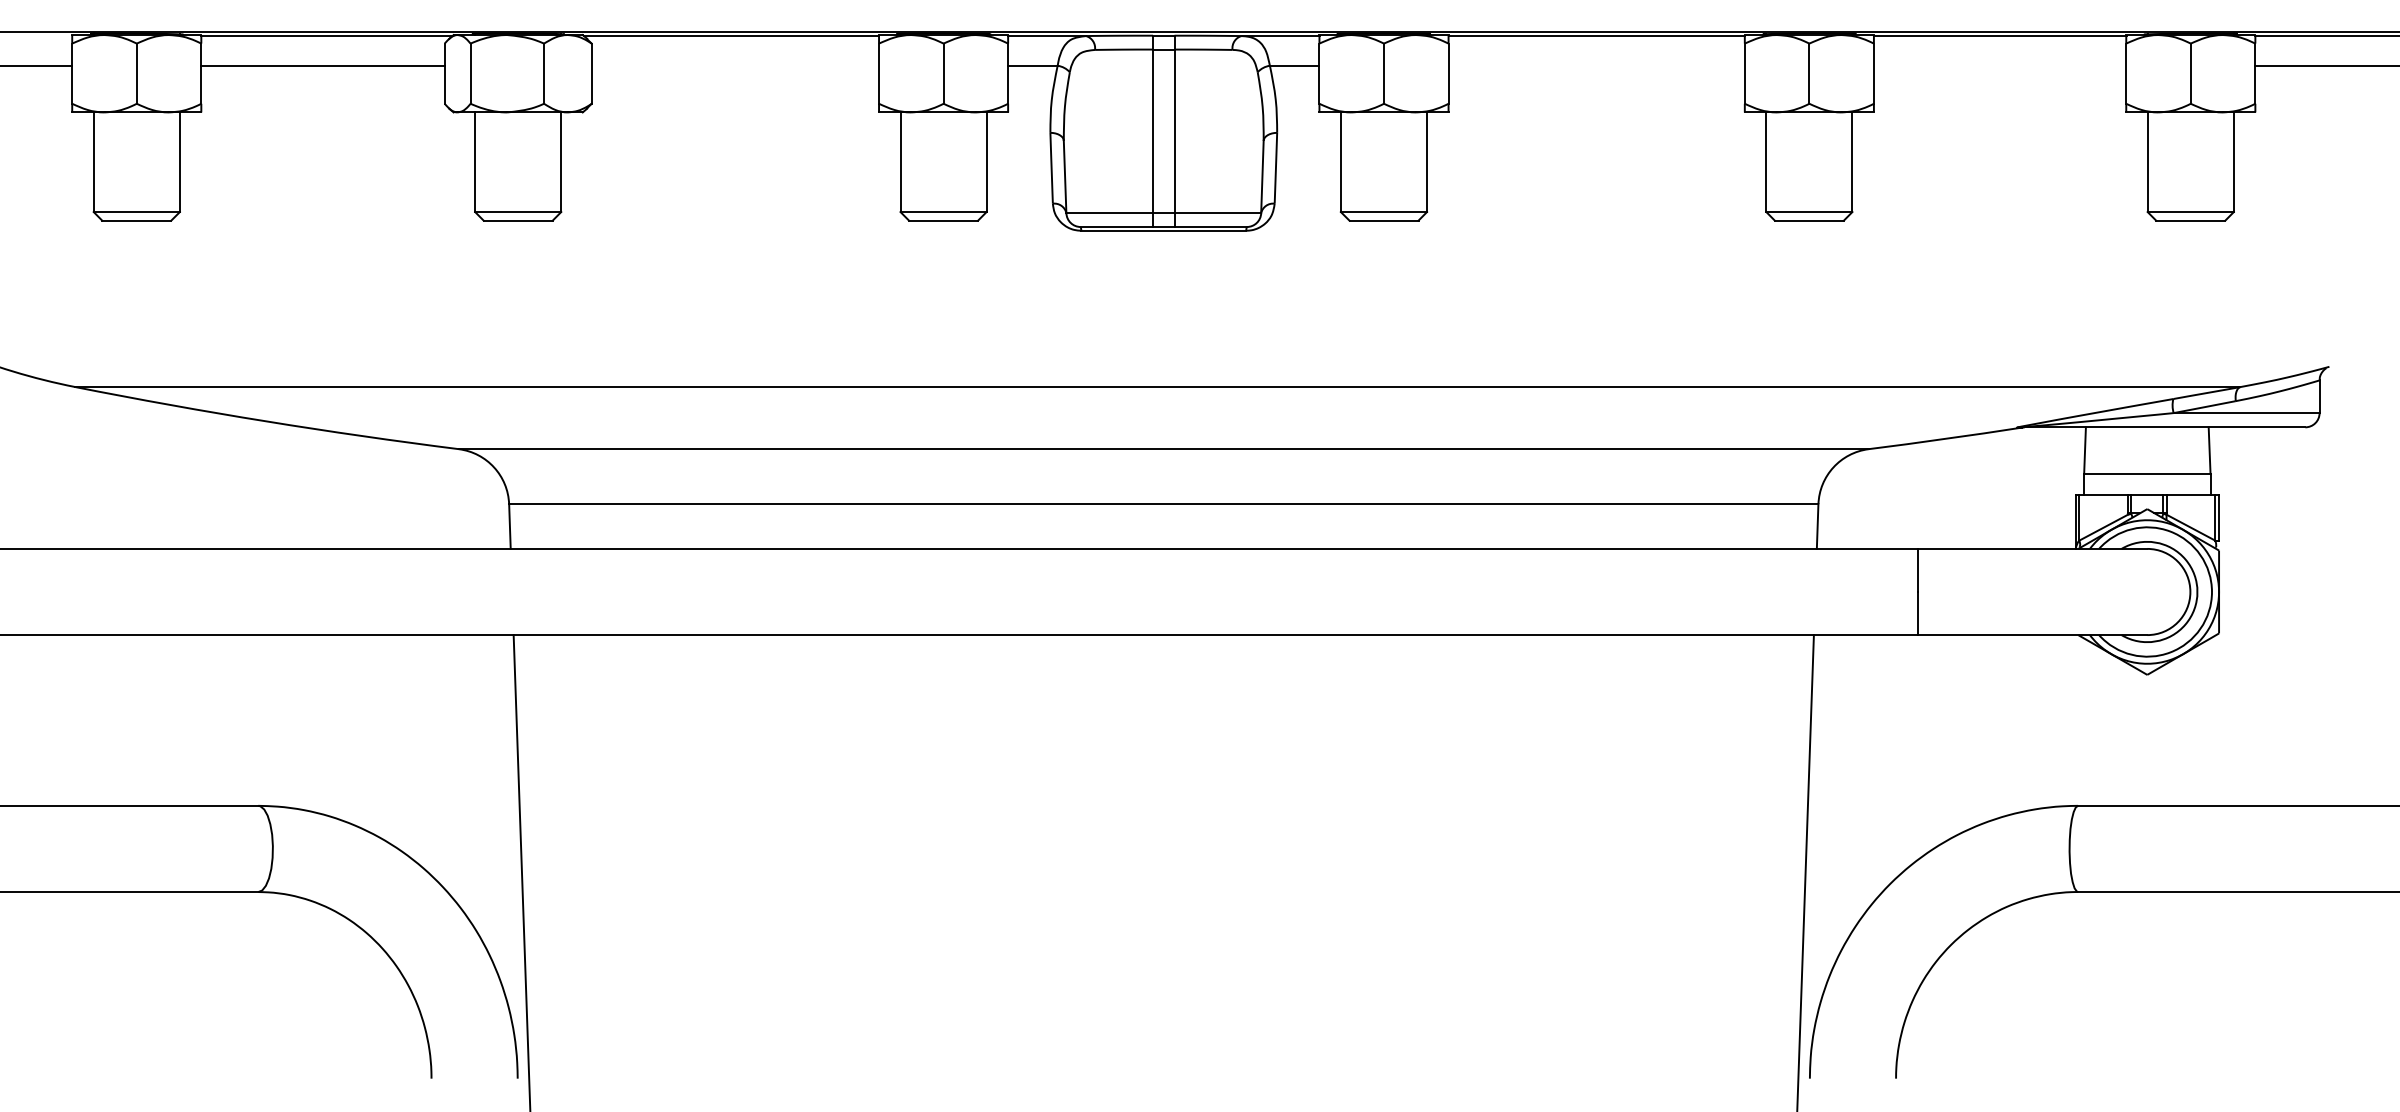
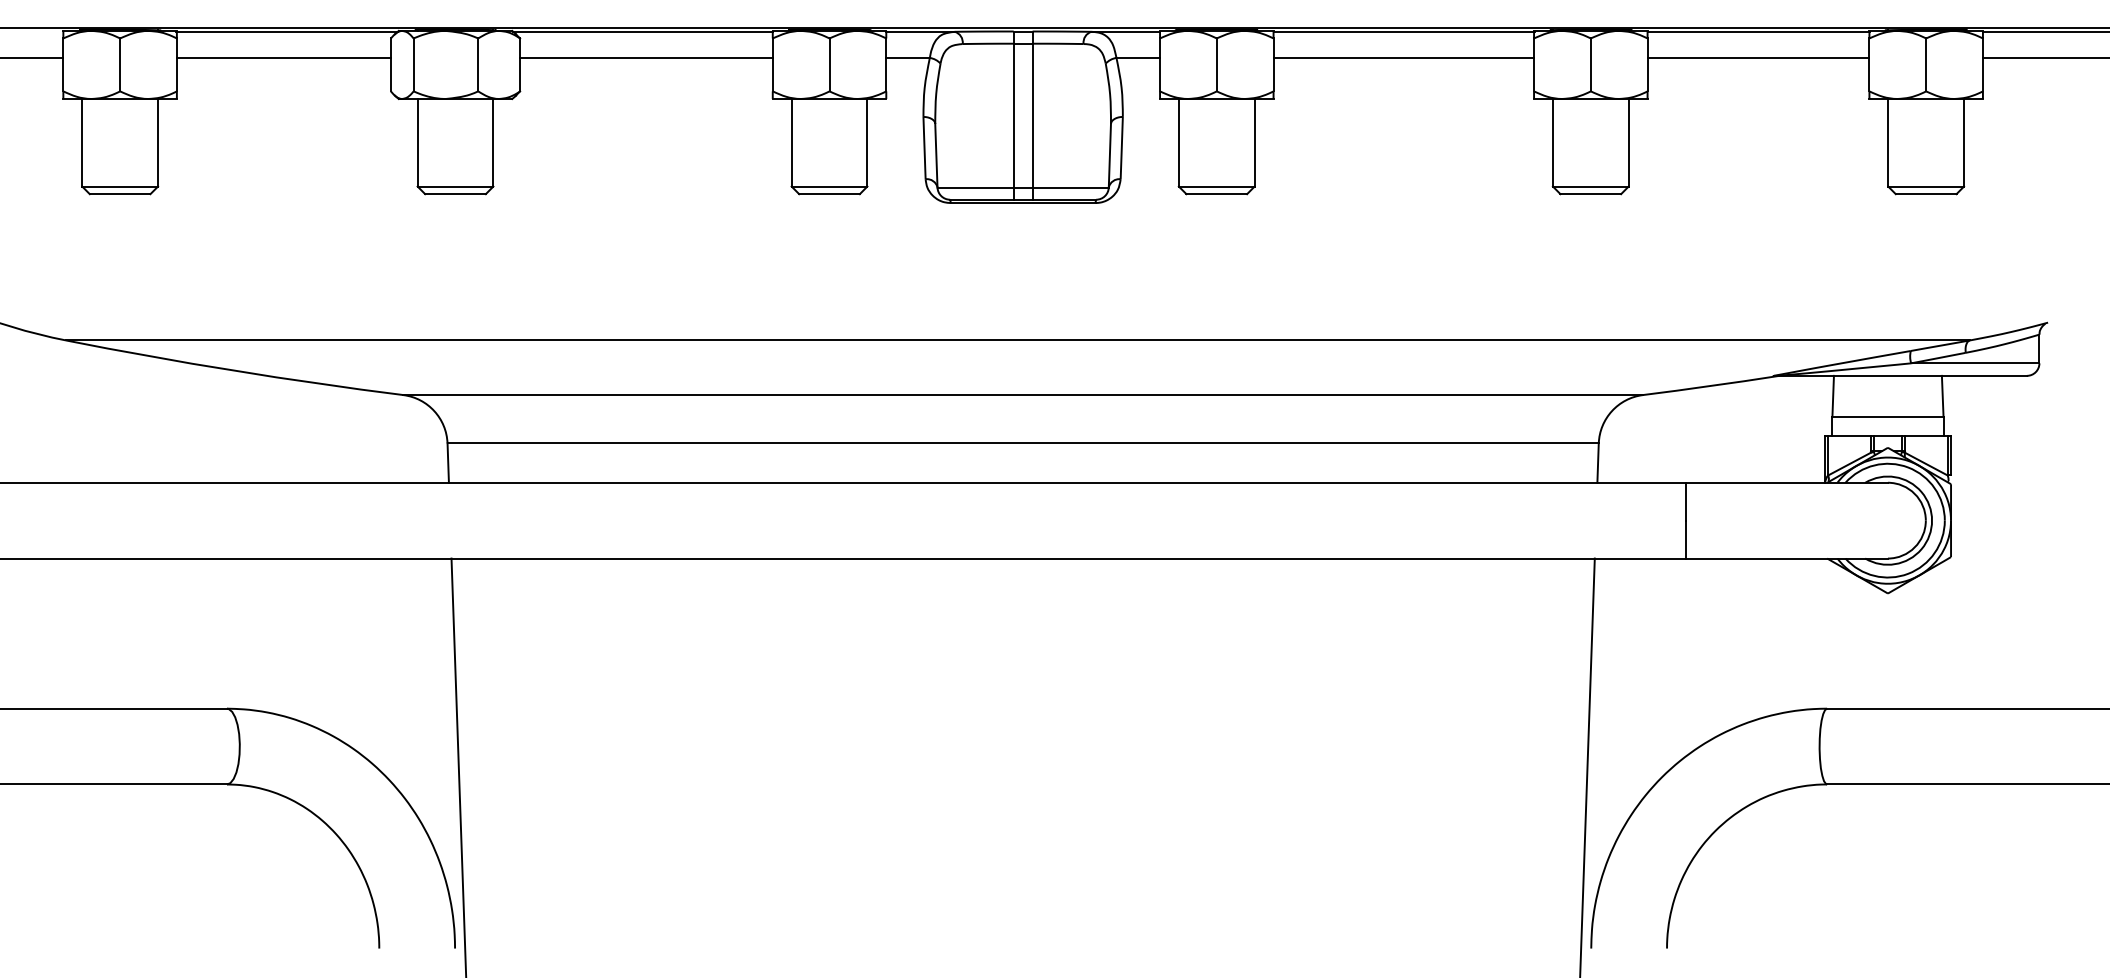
line: (735, 65) -> (646, 57), added
line: (1596, 65) -> (1403, 57), added
line: (2000, 65) -> (1758, 57), added

